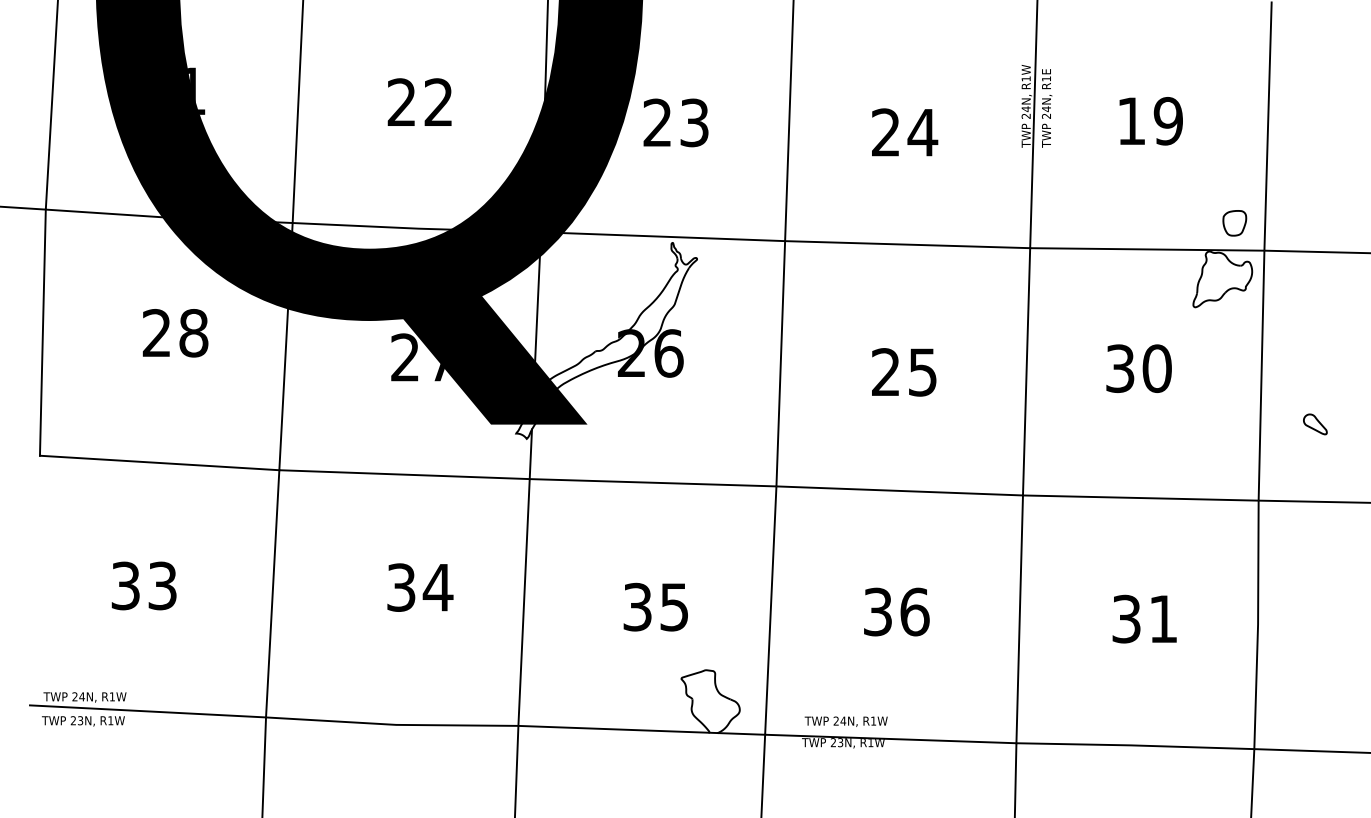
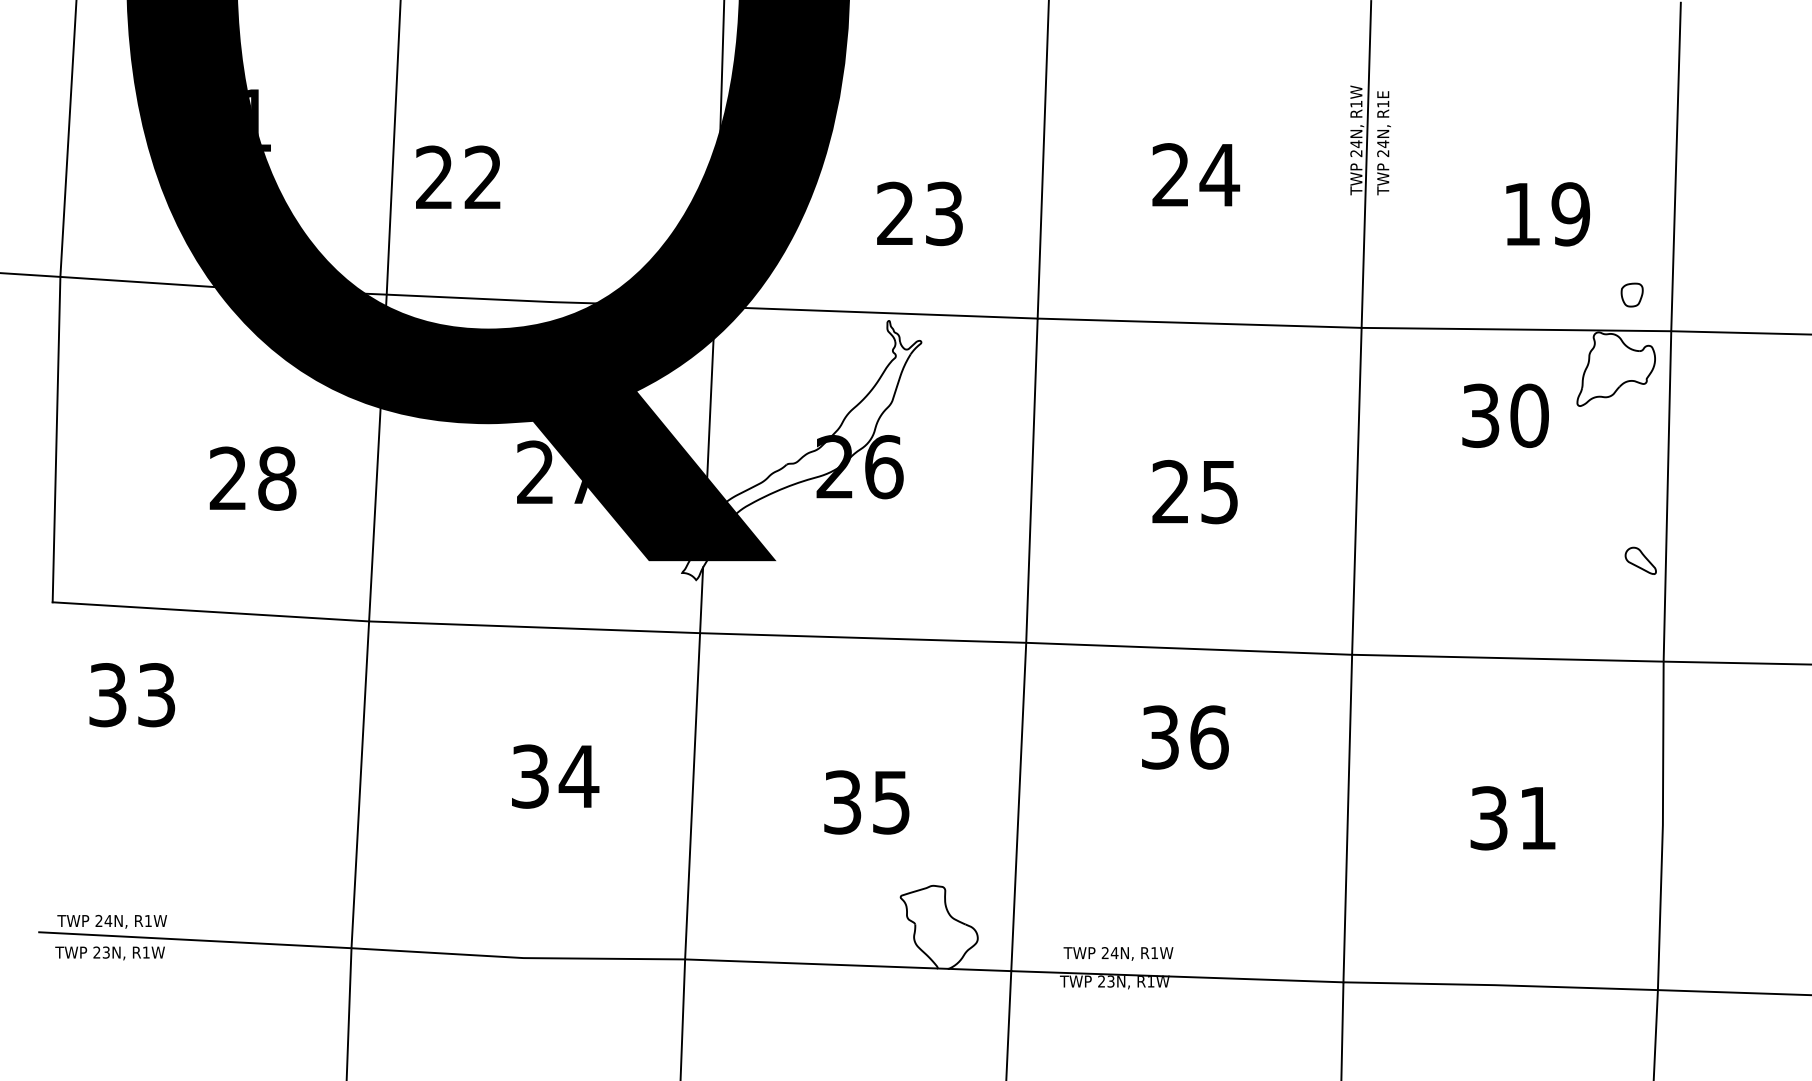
text: (419, 101) -> (457, 176), moved
text: (1150, 121) -> (1547, 214), moved
text: (675, 122) -> (919, 213), moved
part: (1234, 223) -> (1631, 295), size x0.7
text: (175, 333) -> (252, 479), moved
text: (1138, 368) -> (1504, 415), moved
part: (1315, 424) -> (1640, 560), moved
text: (143, 585) -> (131, 694), moved
text: (896, 611) -> (1184, 736), moved

